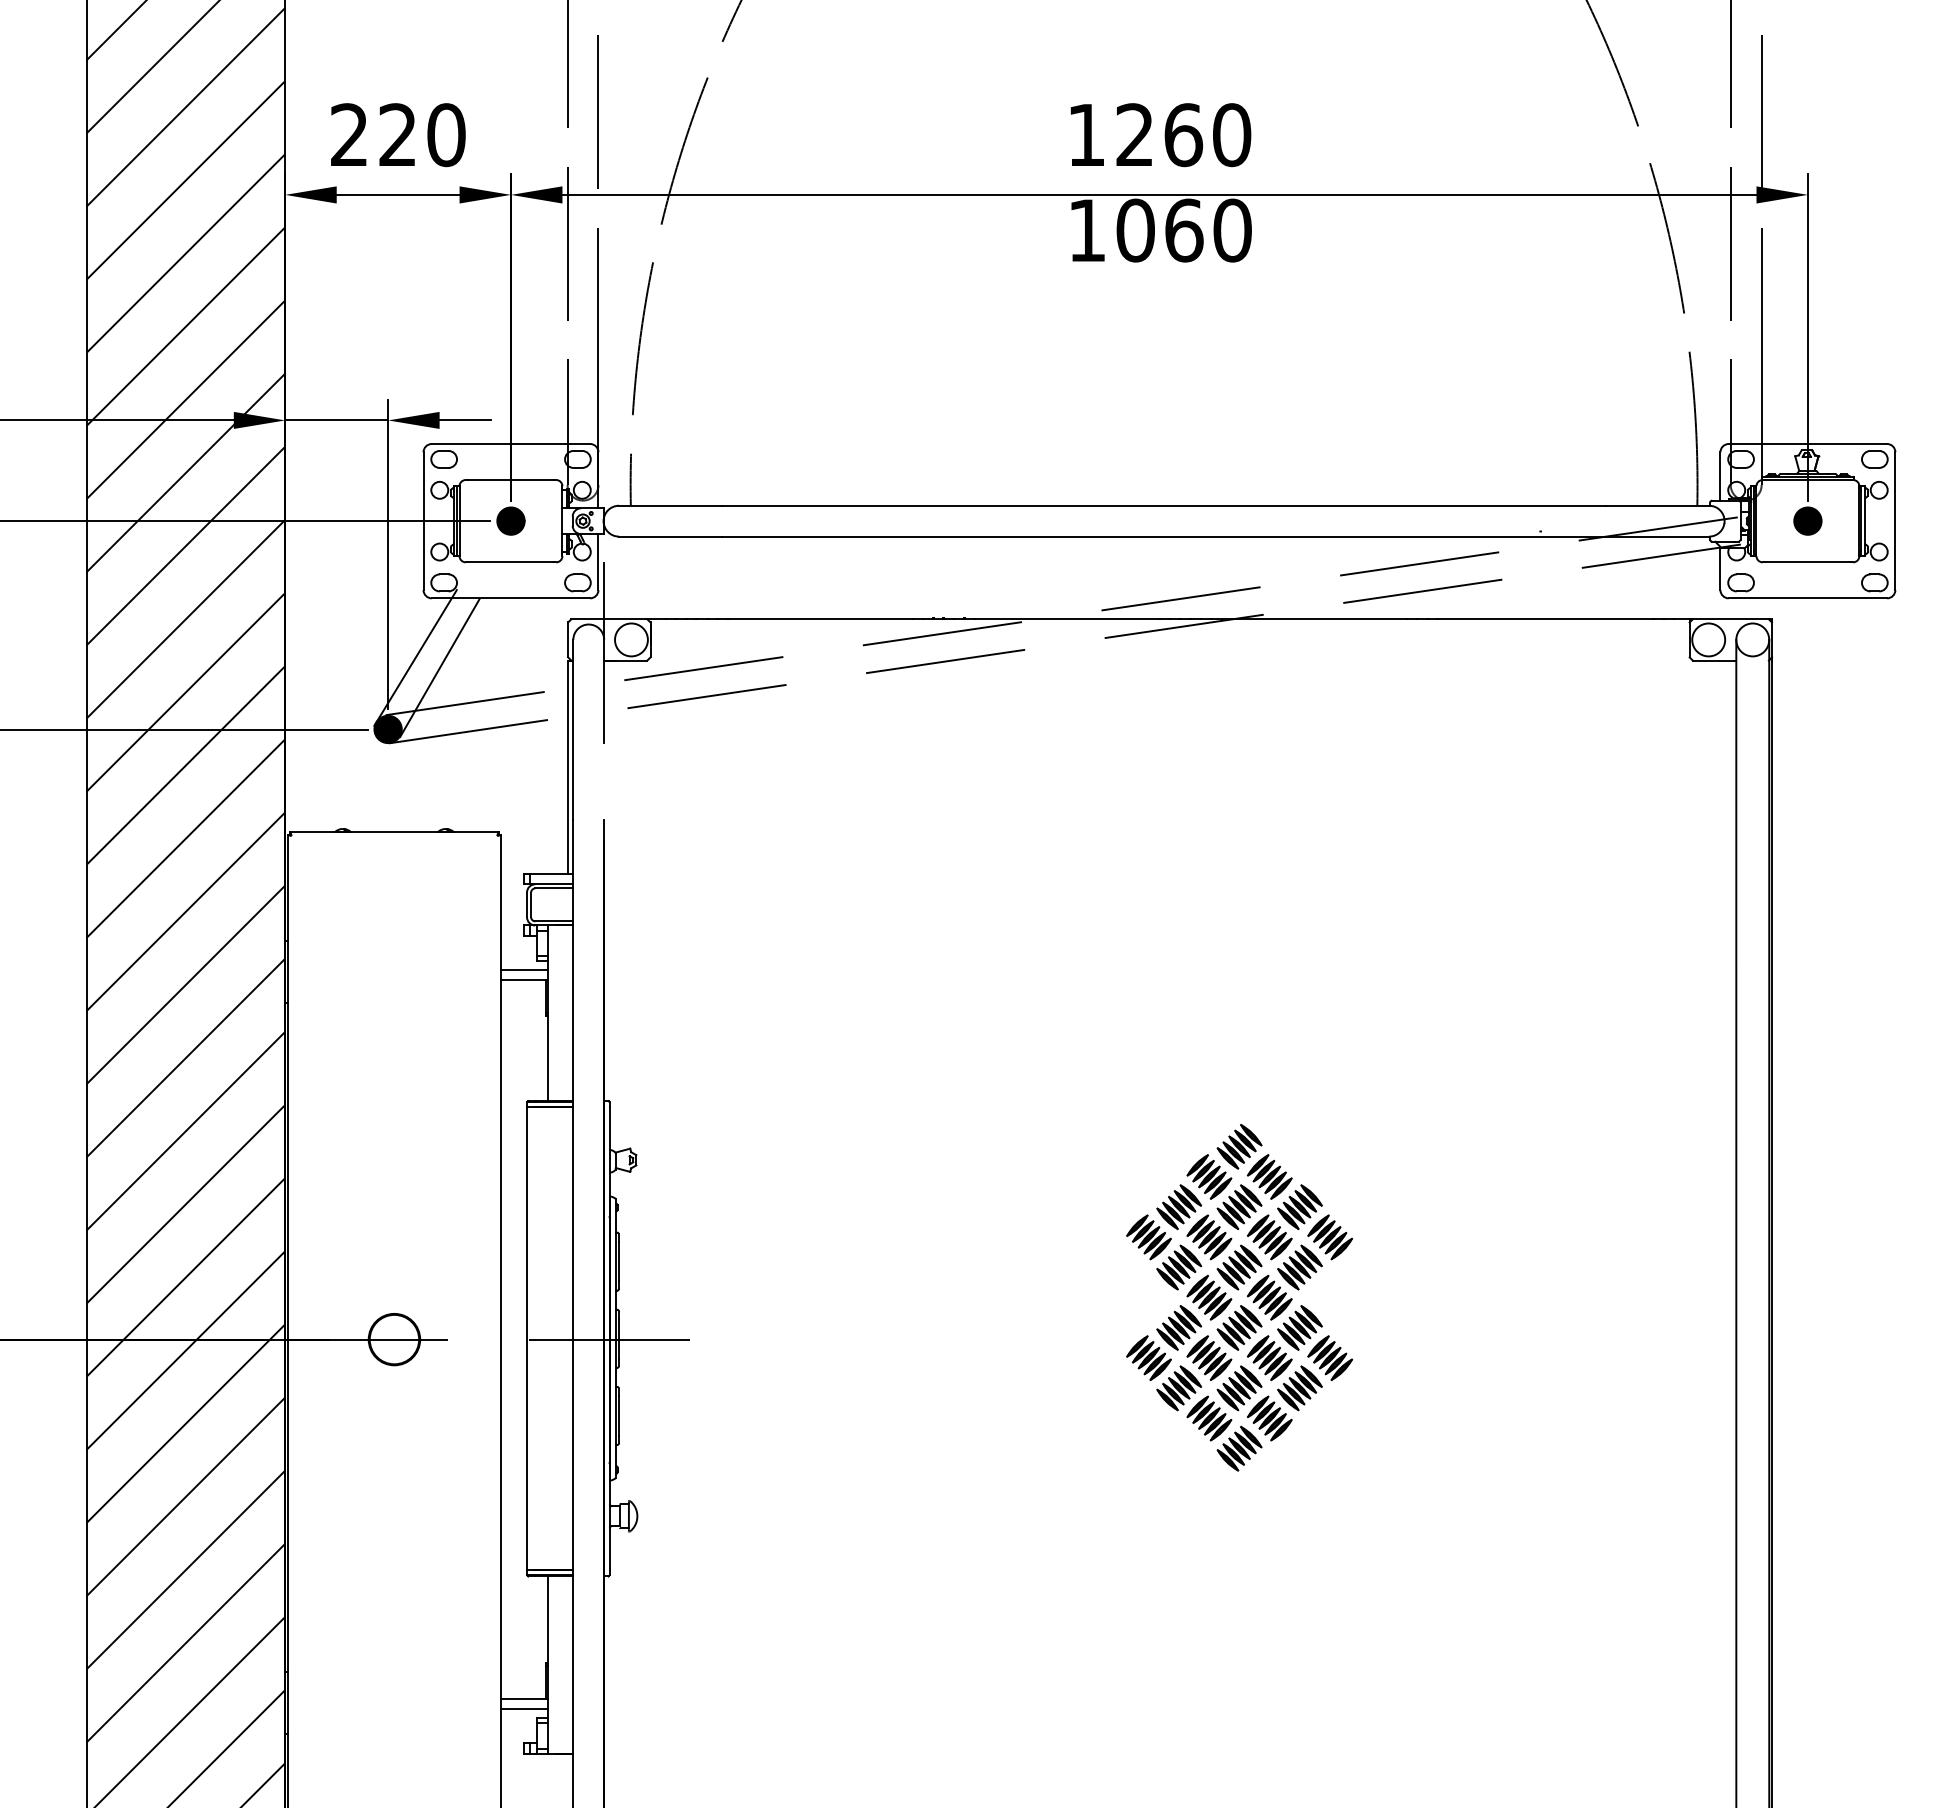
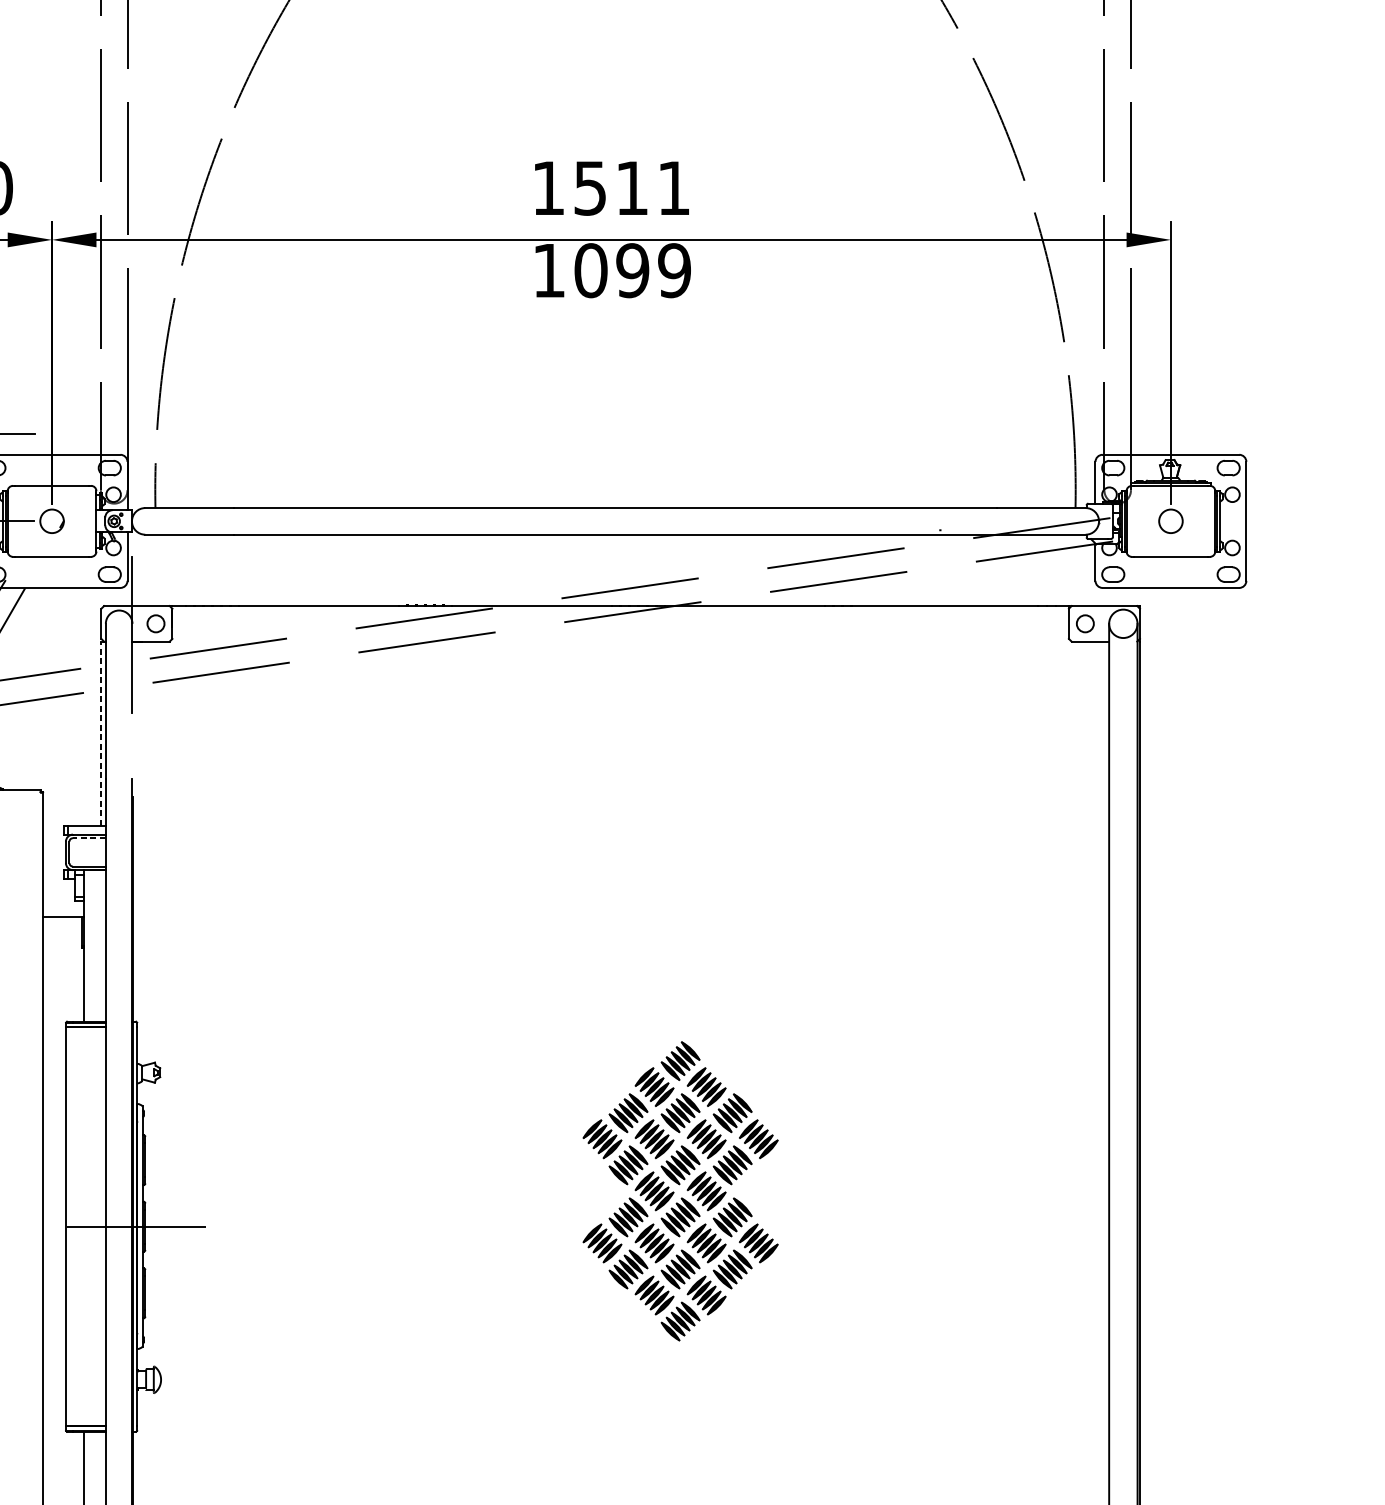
text: (1183, 135) -> (632, 188), 1260 -> 1511
text: (1208, 230) -> (653, 270), 1060 -> 1099
fill: (510, 520) -> (51, 520), removed
fill: (1807, 520) -> (1170, 520), removed
circle: (631, 639) -> (156, 623), size x0.6
circle: (1708, 639) -> (1085, 623), size x0.6
line: (568, 767) -> (101, 733), solid -> dashed
line: (553, 888) -> (88, 838), solid -> dashed
line: (523, 969) -> (62, 908), removed

